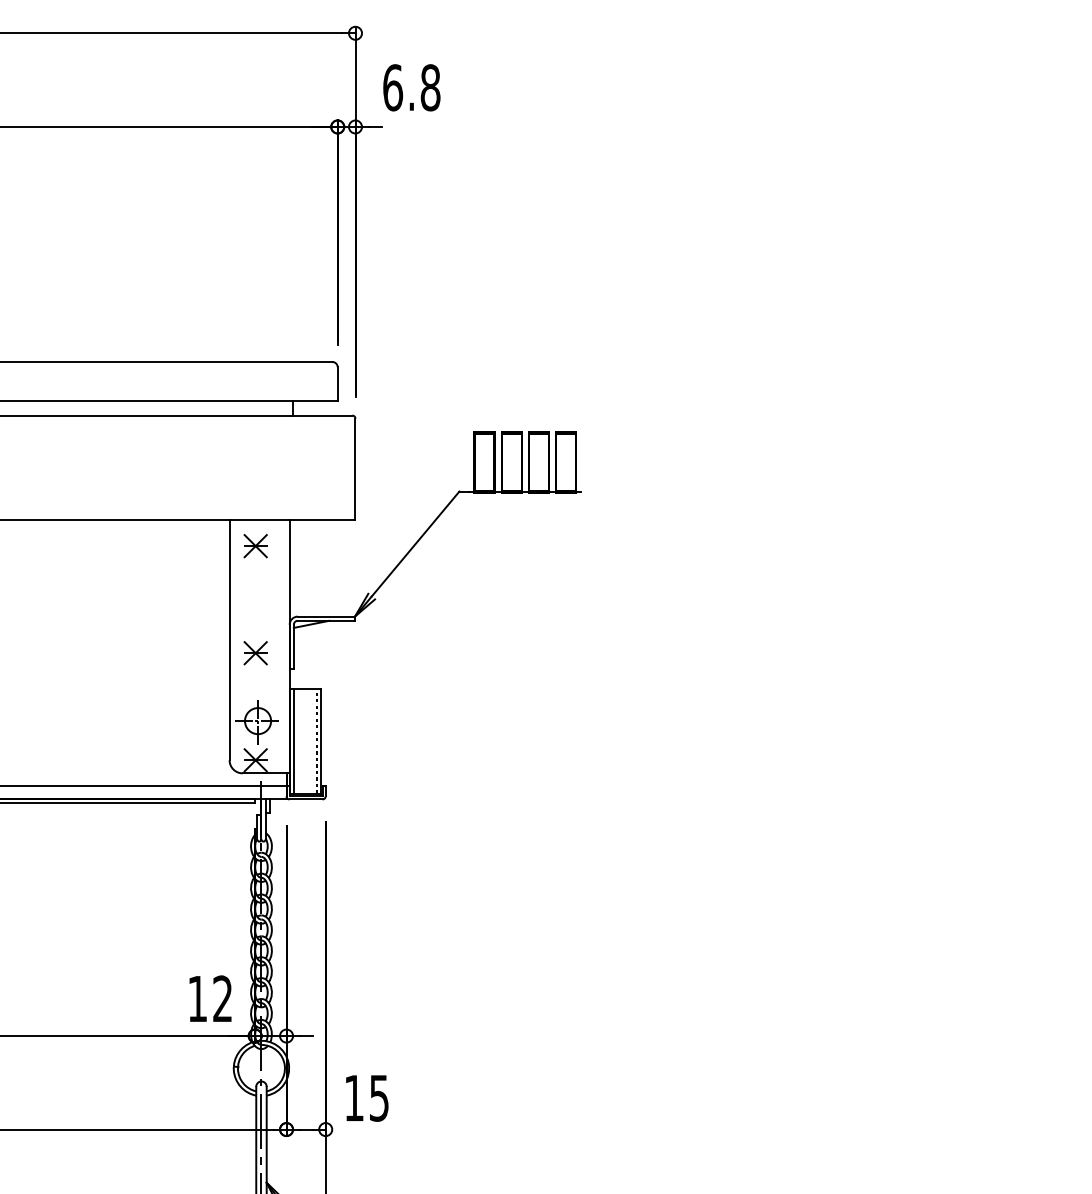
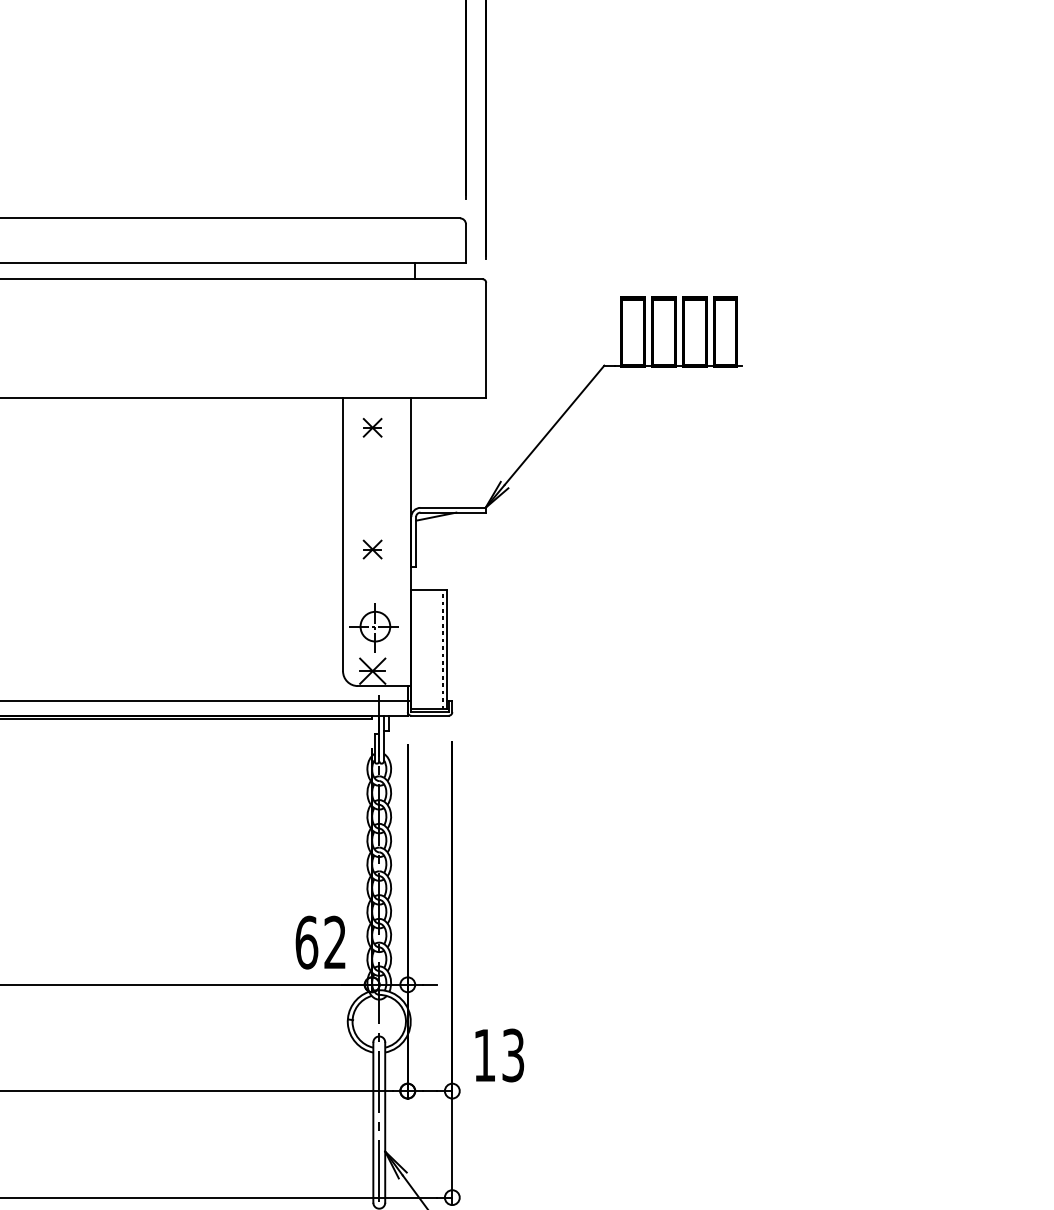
part: (255, 546) -> (372, 428), size x0.7
part: (255, 653) -> (372, 549), size x0.7
line: (293, 741) -> (415, 649), removed
text: (197, 998) -> (306, 942), 12 -> 62
text: (379, 1097) -> (513, 1054), 15 -> 13

